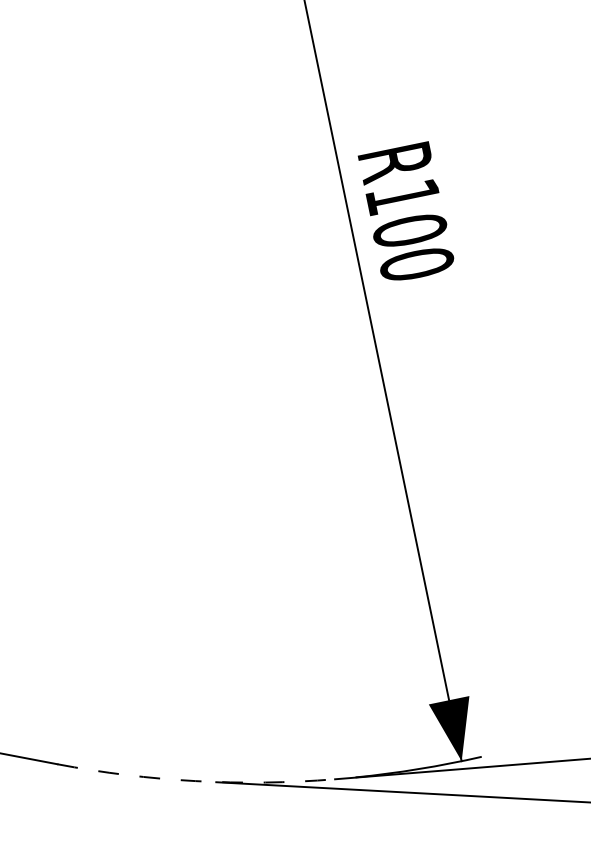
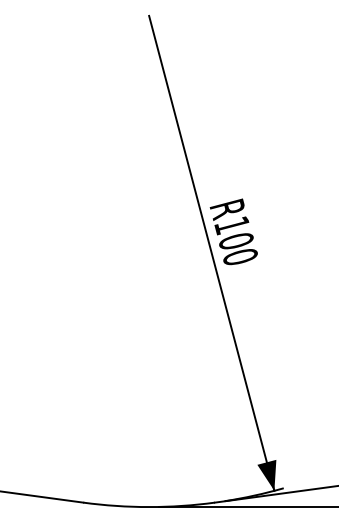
arc: (196, 782) -> (149, 507), dashed -> solid

